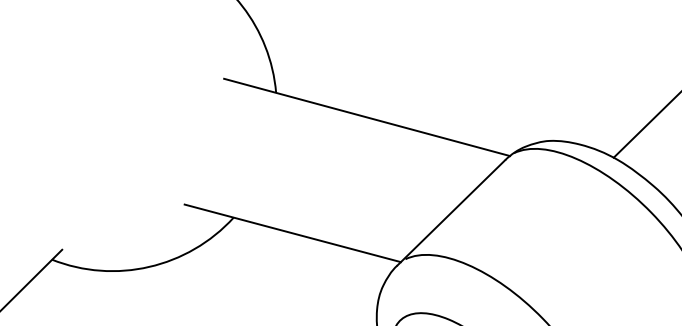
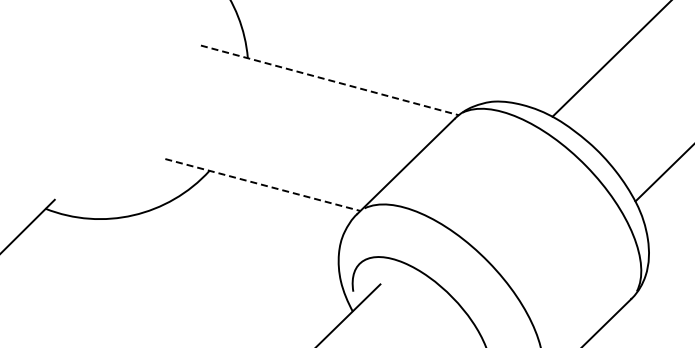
line: (366, 117) -> (329, 80), solid -> dashed
line: (292, 233) -> (262, 185), solid -> dashed

